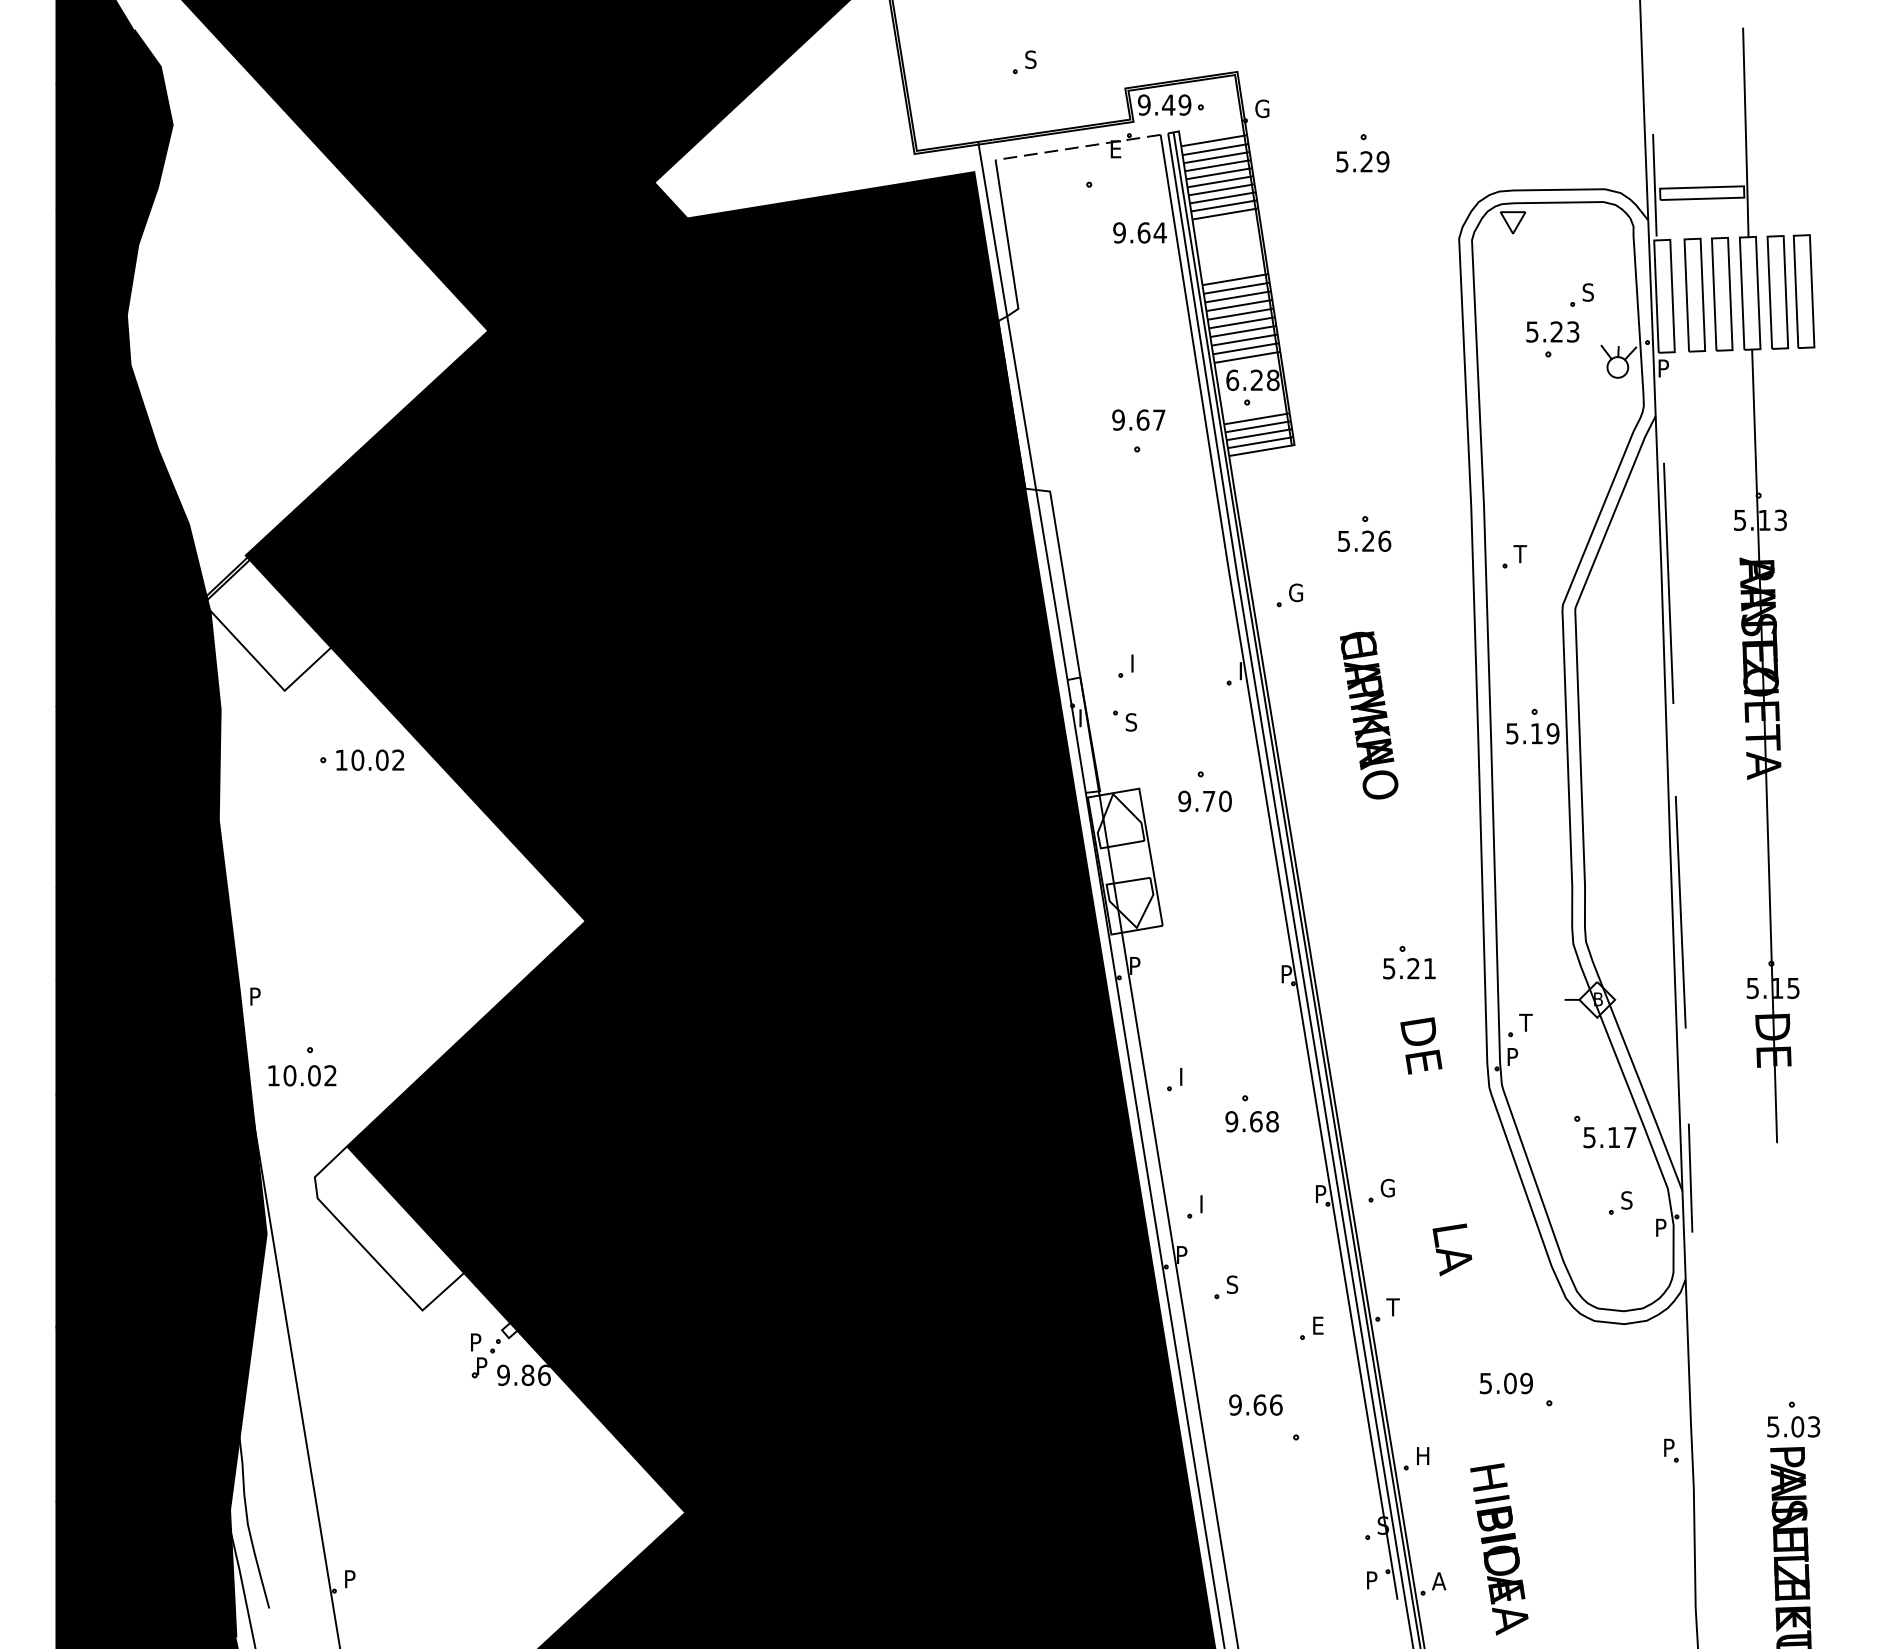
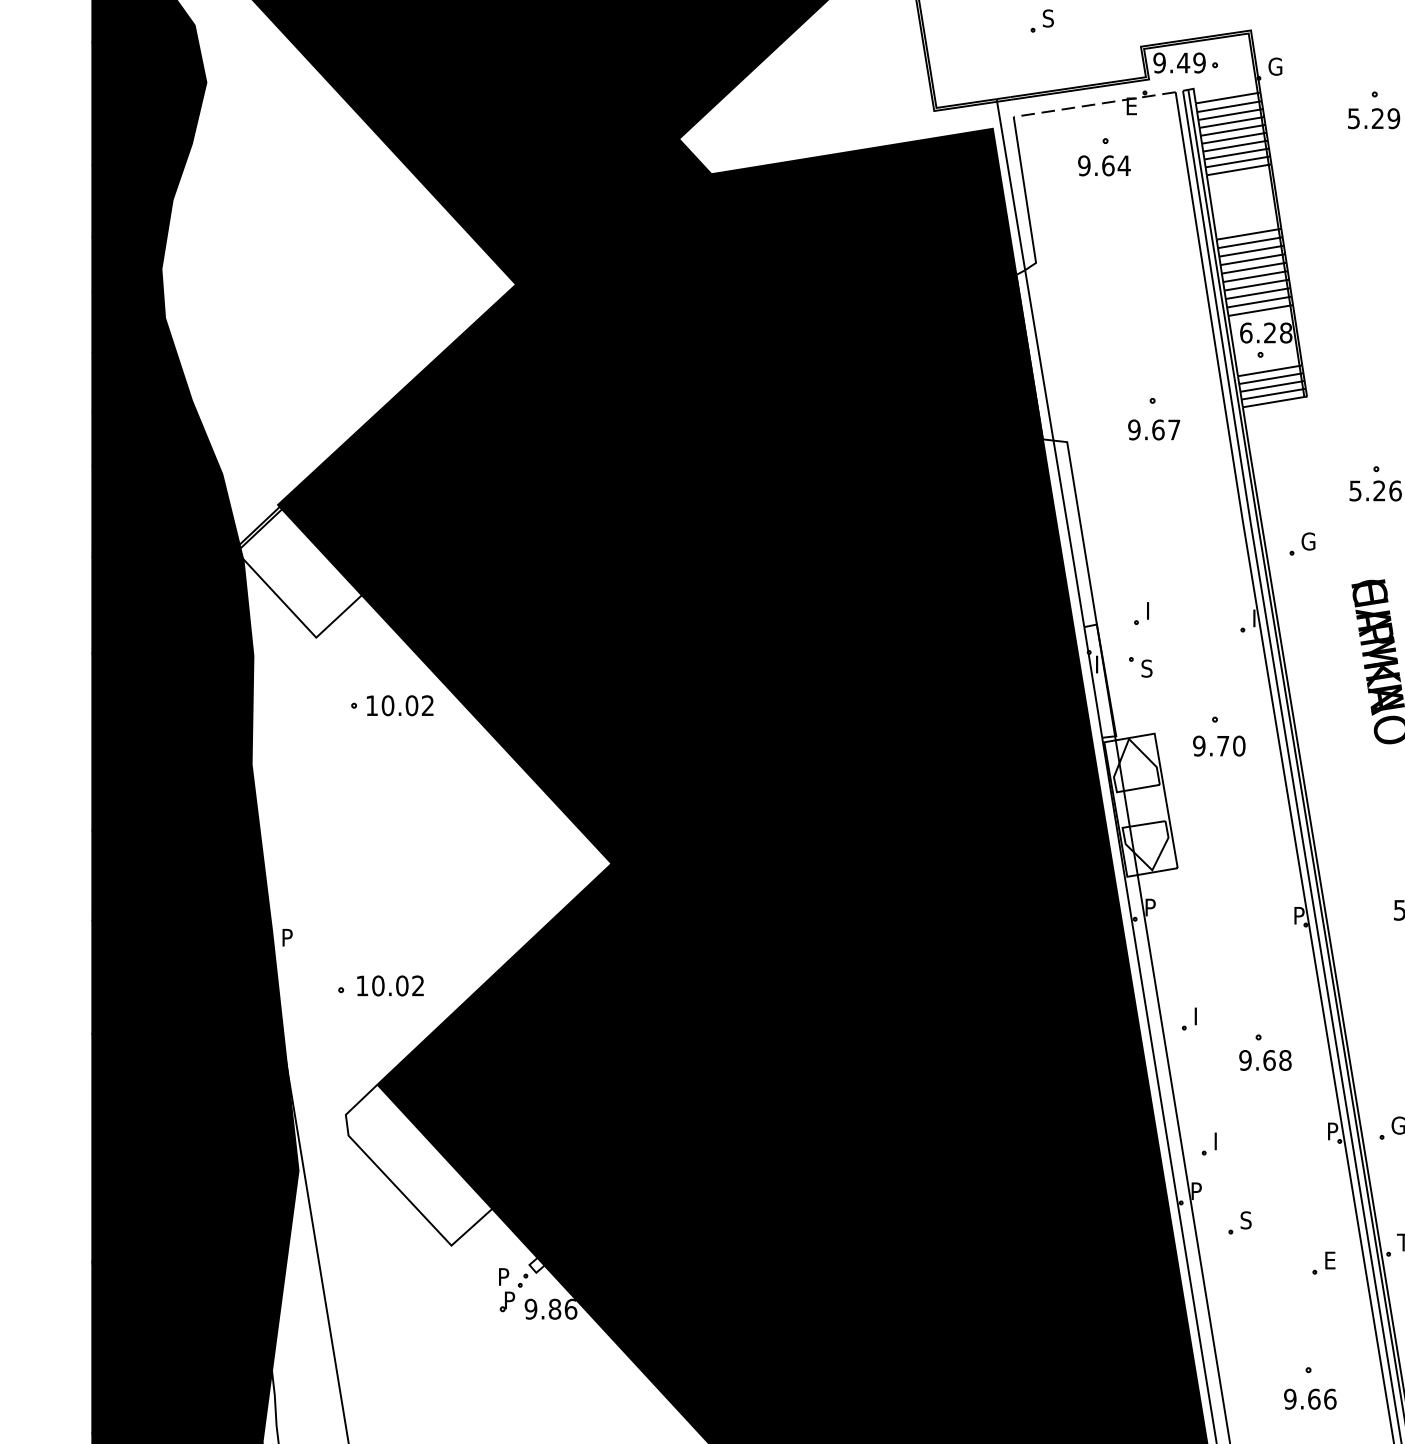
text: (1139, 232) -> (1103, 165), moved
text: (1138, 419) -> (1153, 429), moved
text: (302, 1075) -> (390, 985), moved
text: (1255, 1404) -> (1309, 1398), moved

